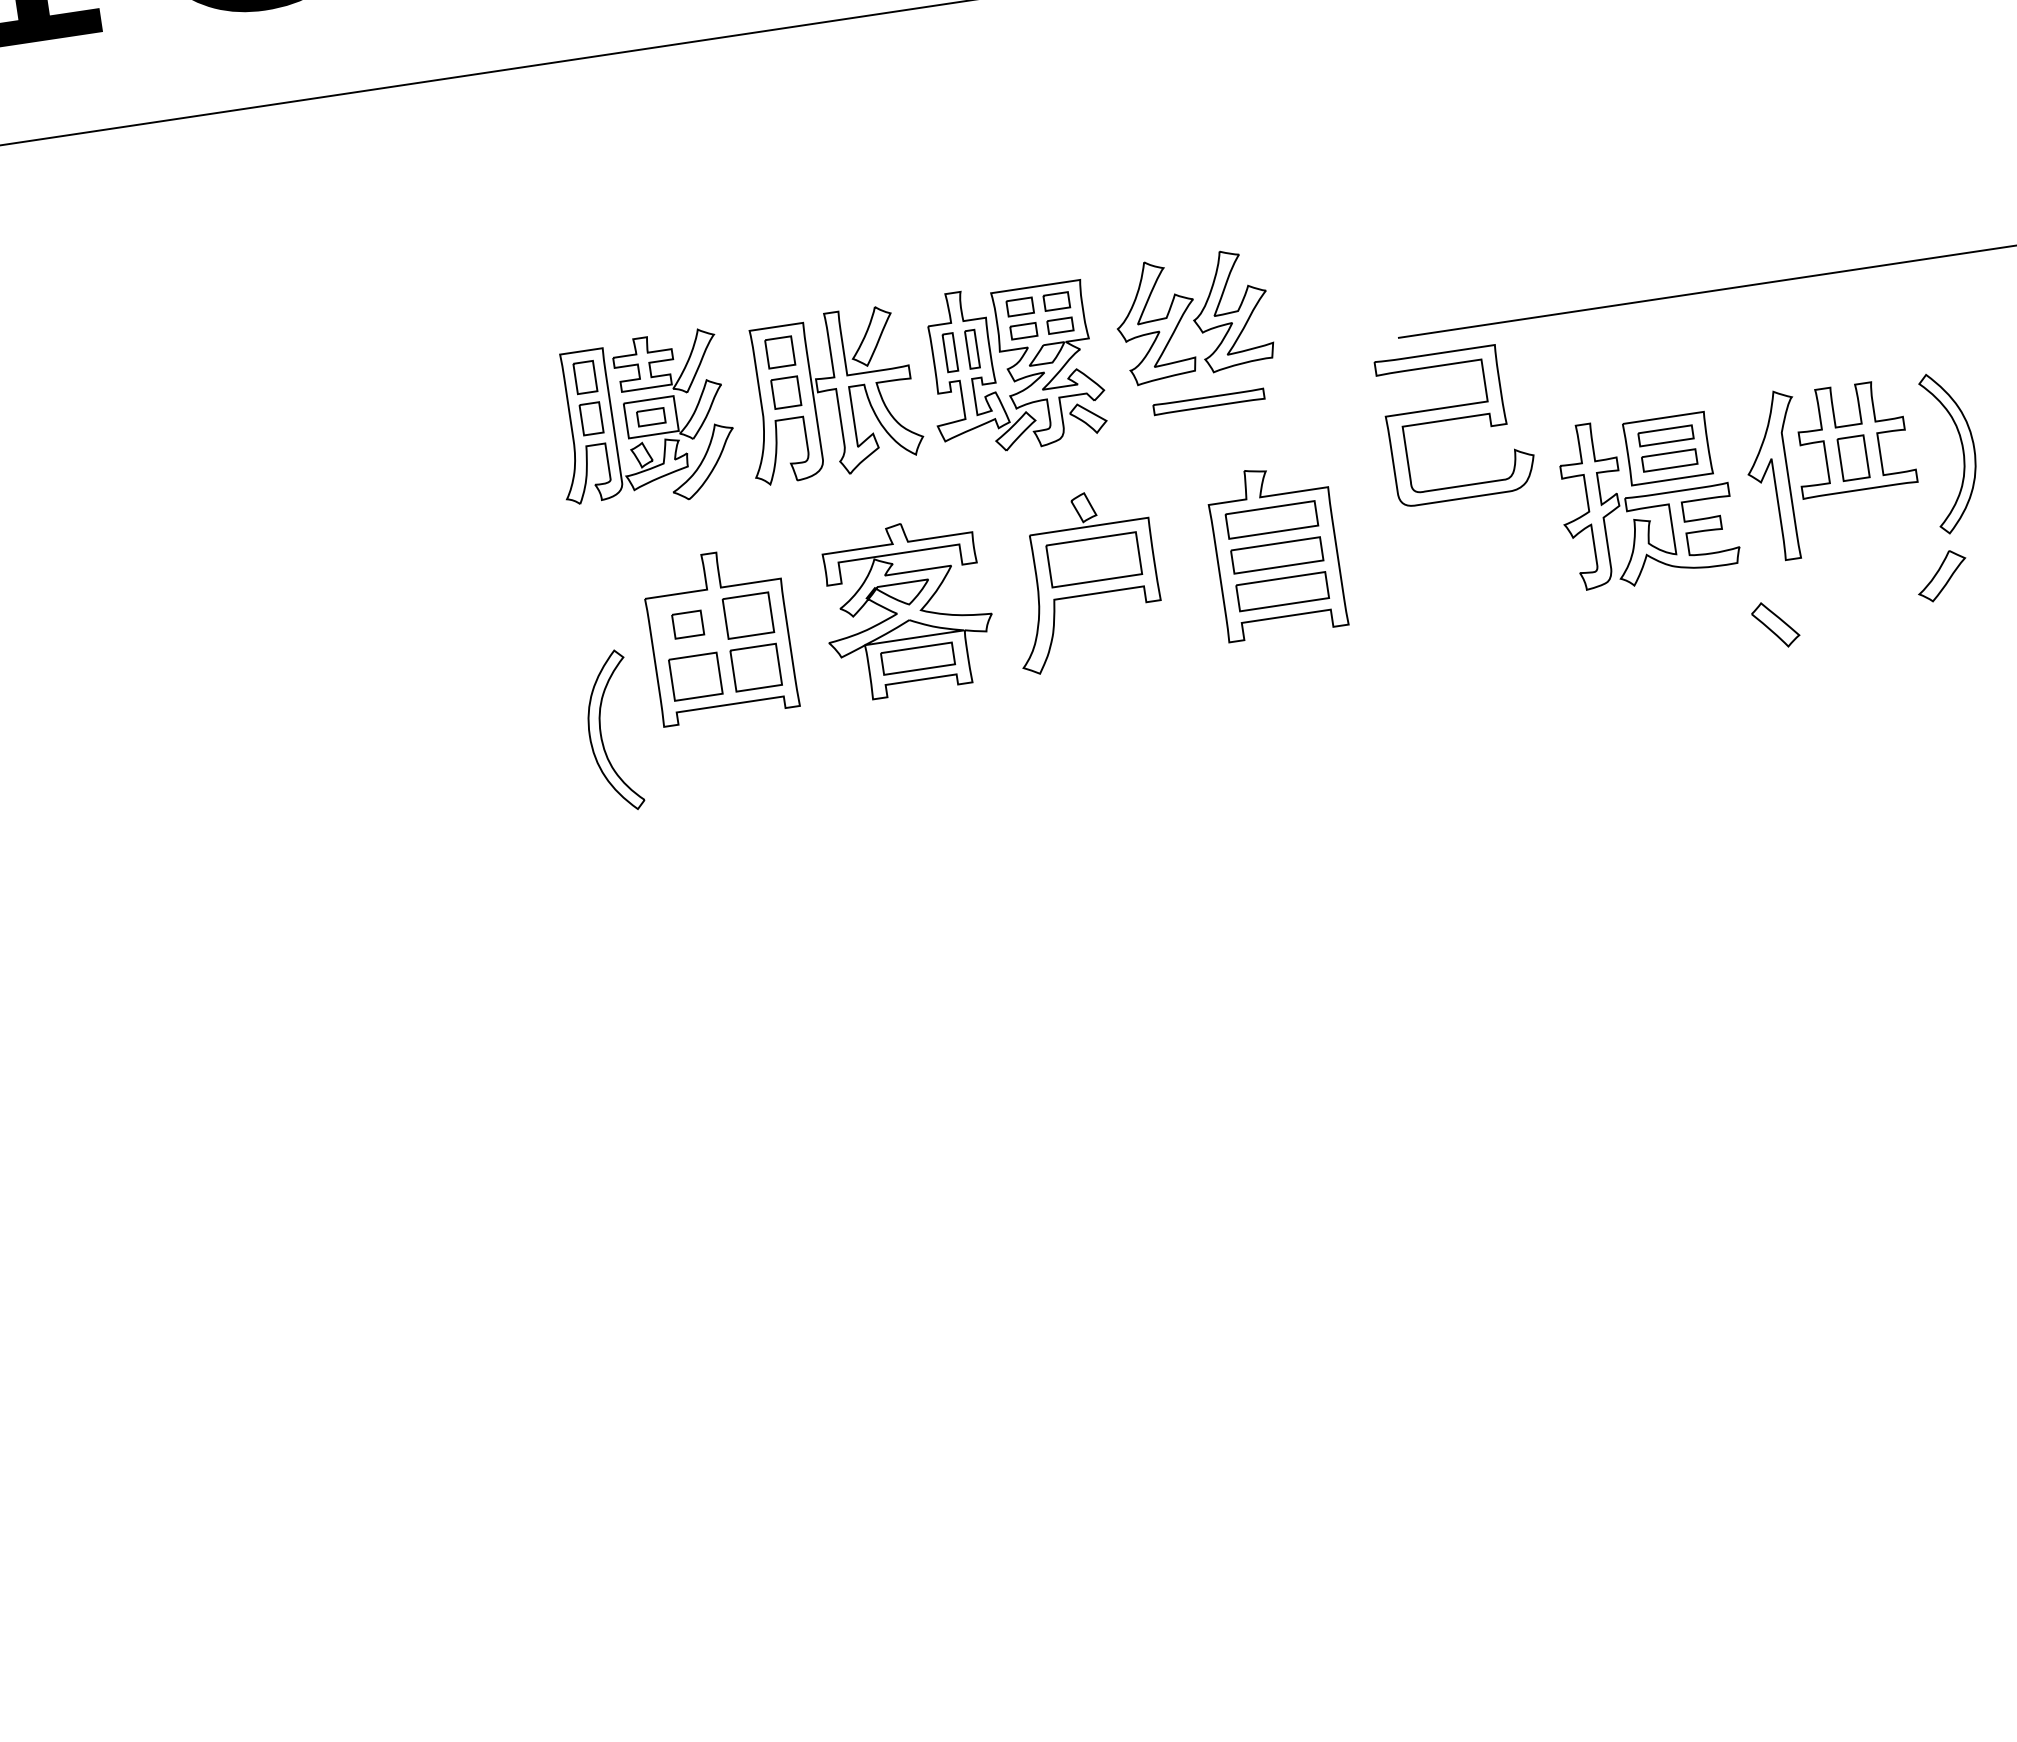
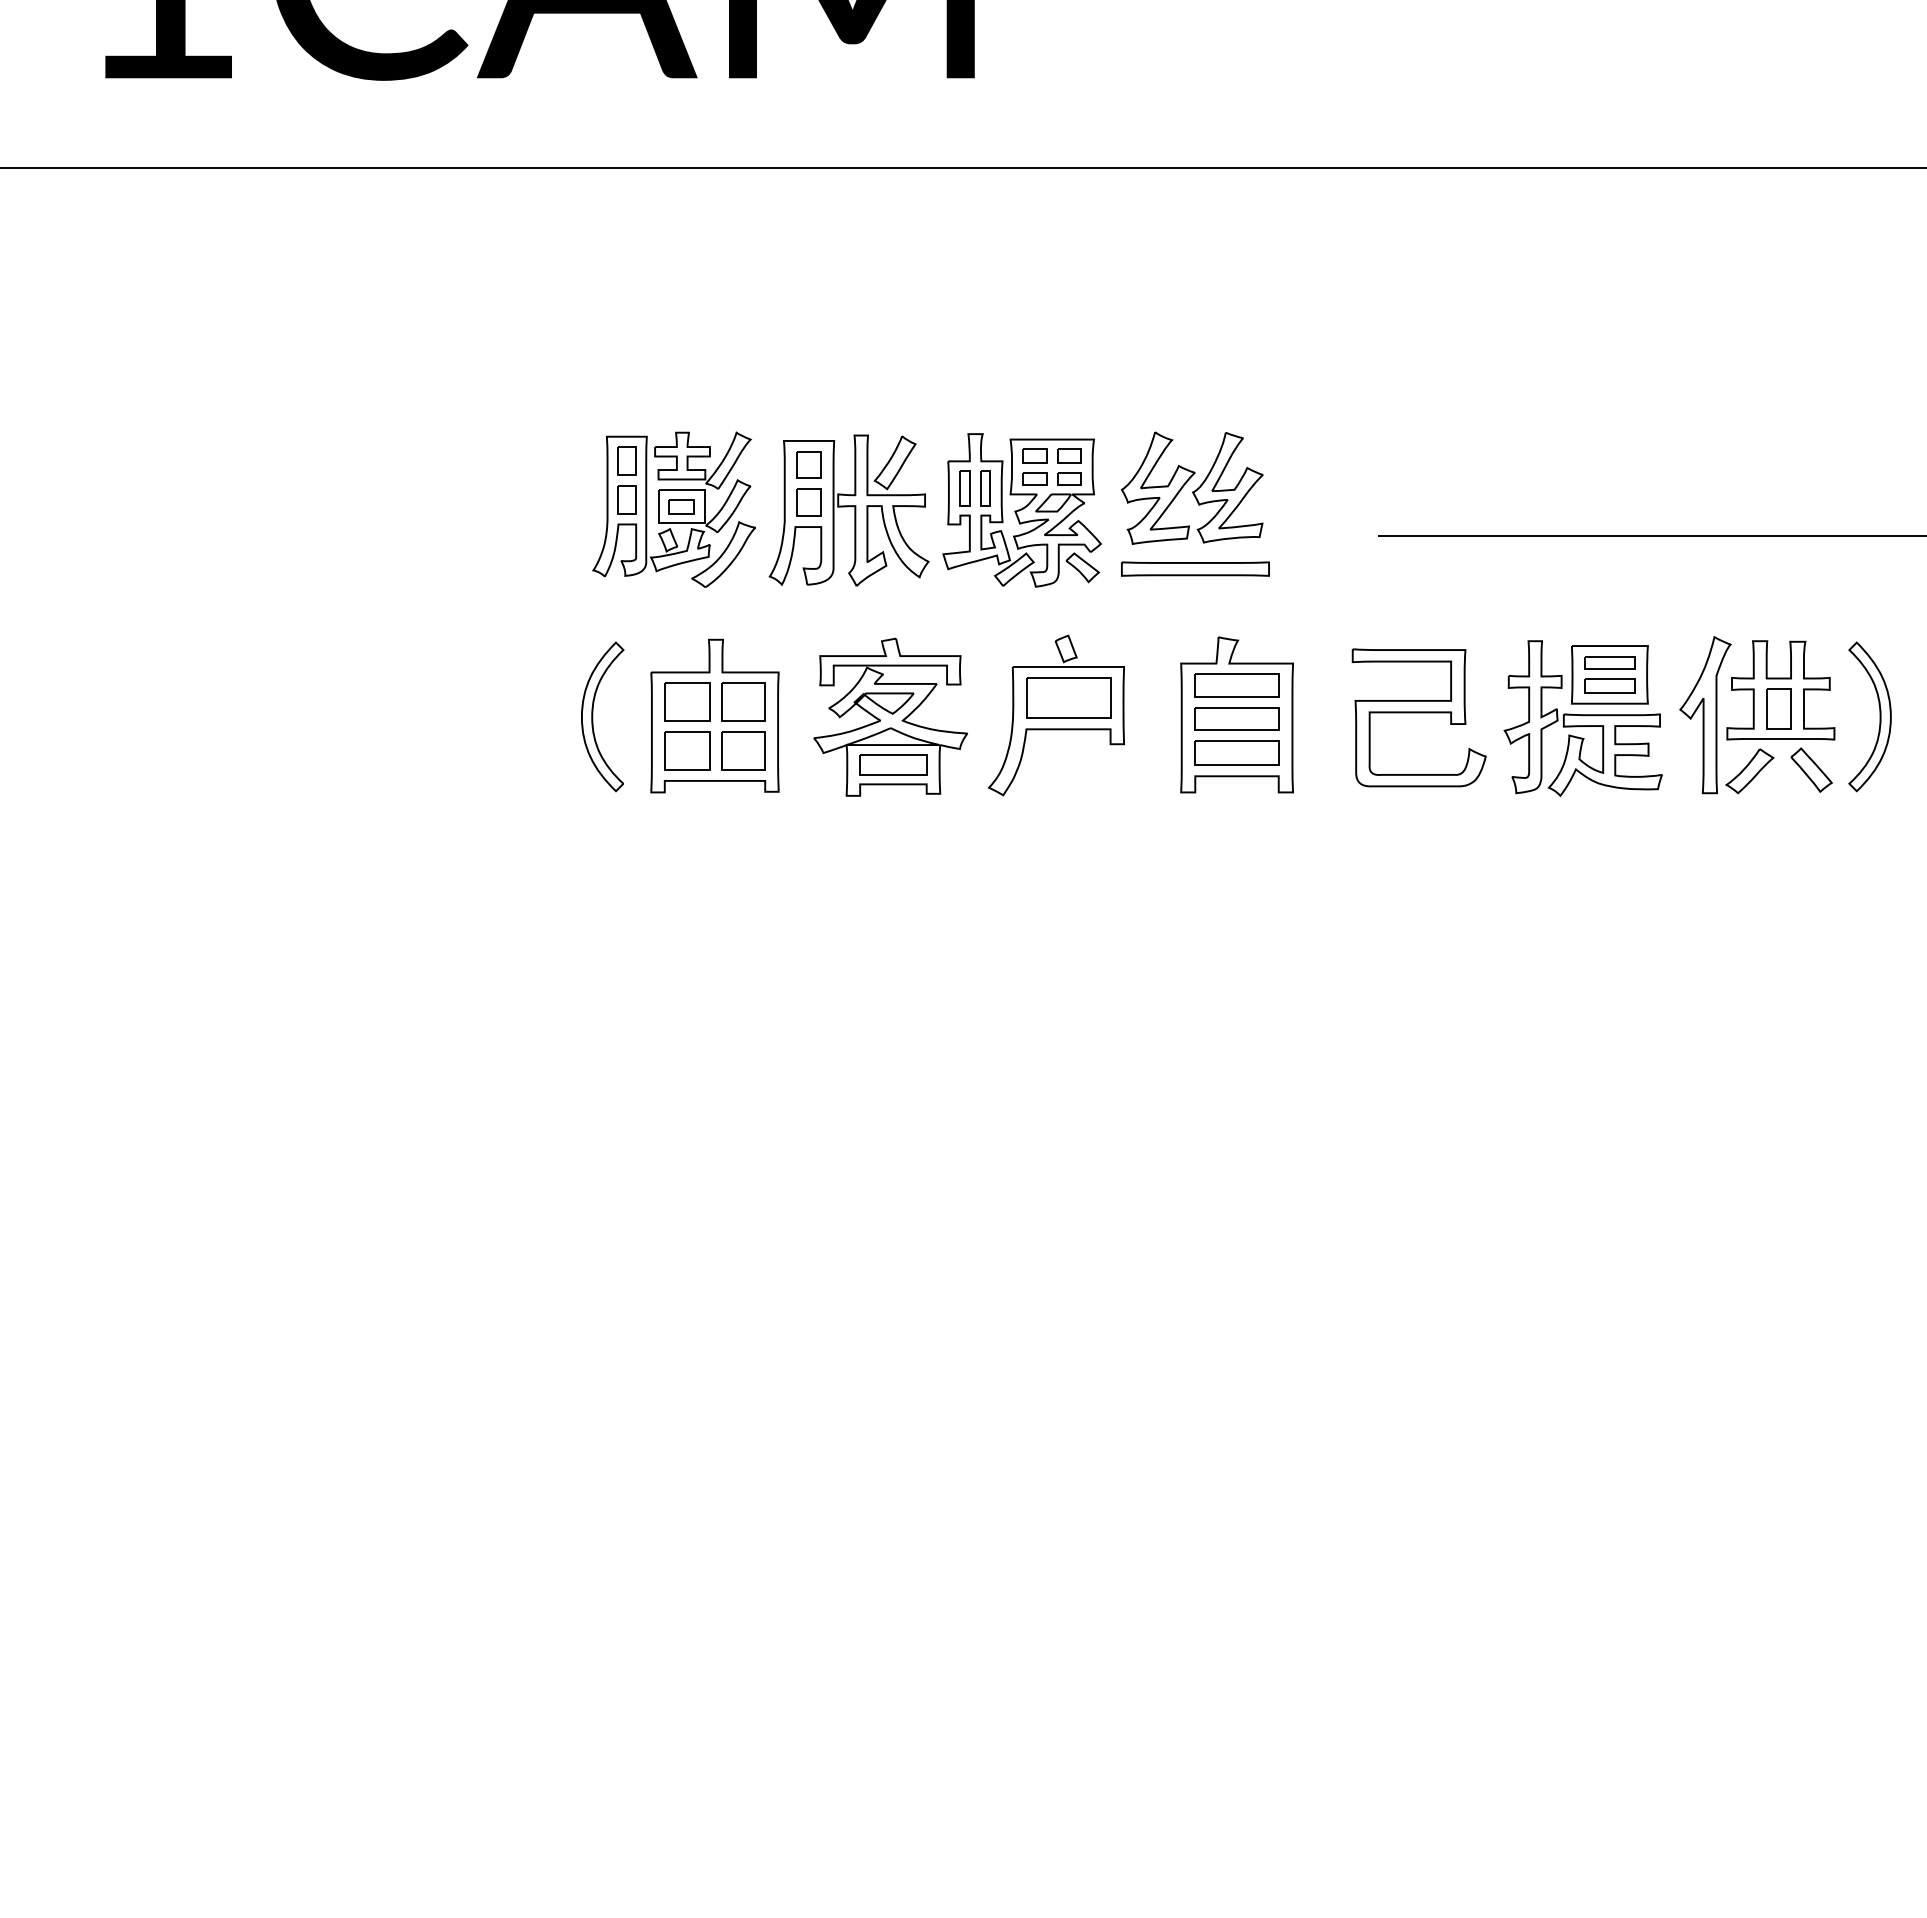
part: (1208, 401) -> (1195, 568), size x1.43
part: (1455, 424) -> (1418, 717), moved
part: (1941, 576) -> (1749, 771), moved
part: (688, 624) -> (687, 701), size x1.67
part: (1775, 624) -> (1811, 769), moved
part: (602, 732) -> (593, 716), moved

